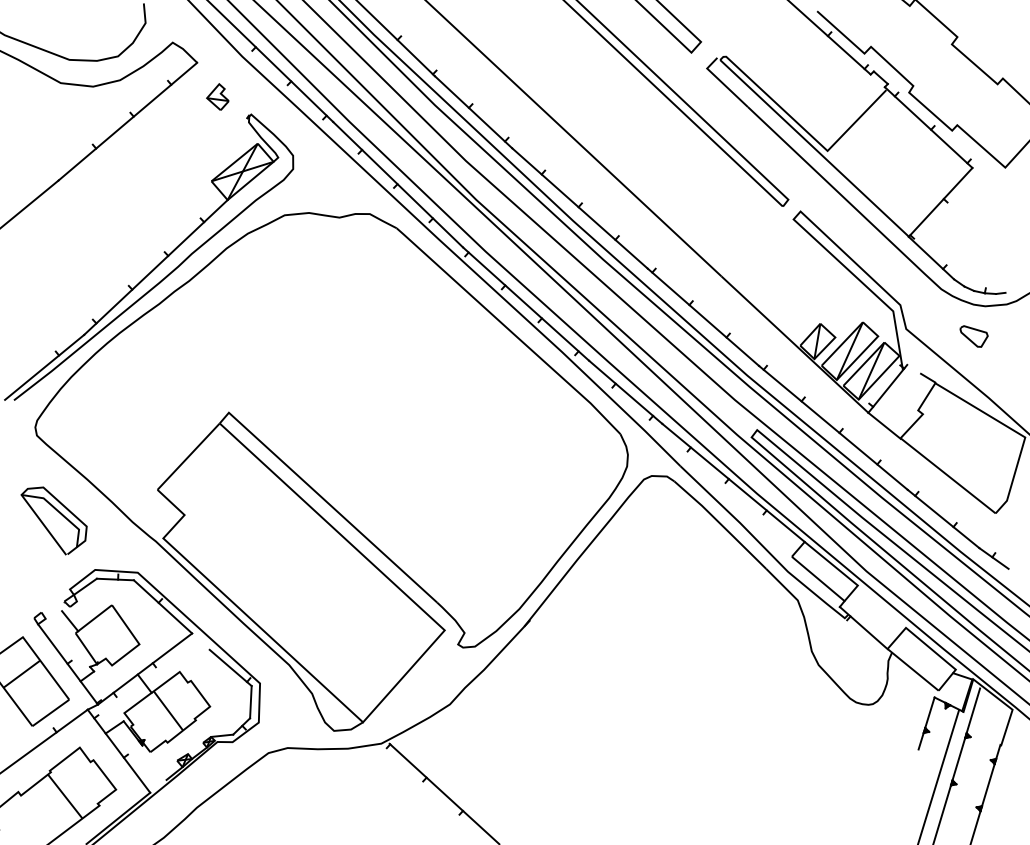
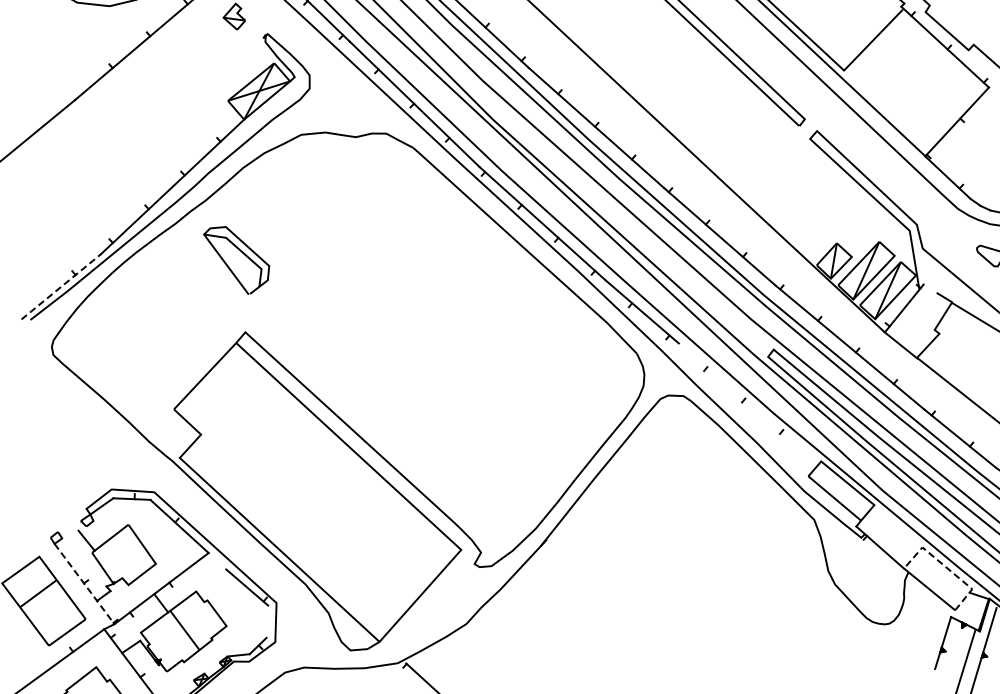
line: (45, 367) -> (61, 287), solid -> dashed
line: (733, 482) -> (749, 402), removed
part: (53, 520) -> (235, 260), moved
line: (930, 648) -> (946, 568), solid -> dashed
line: (68, 664) -> (84, 584), solid -> dashed
line: (250, 702) -> (266, 622), removed

